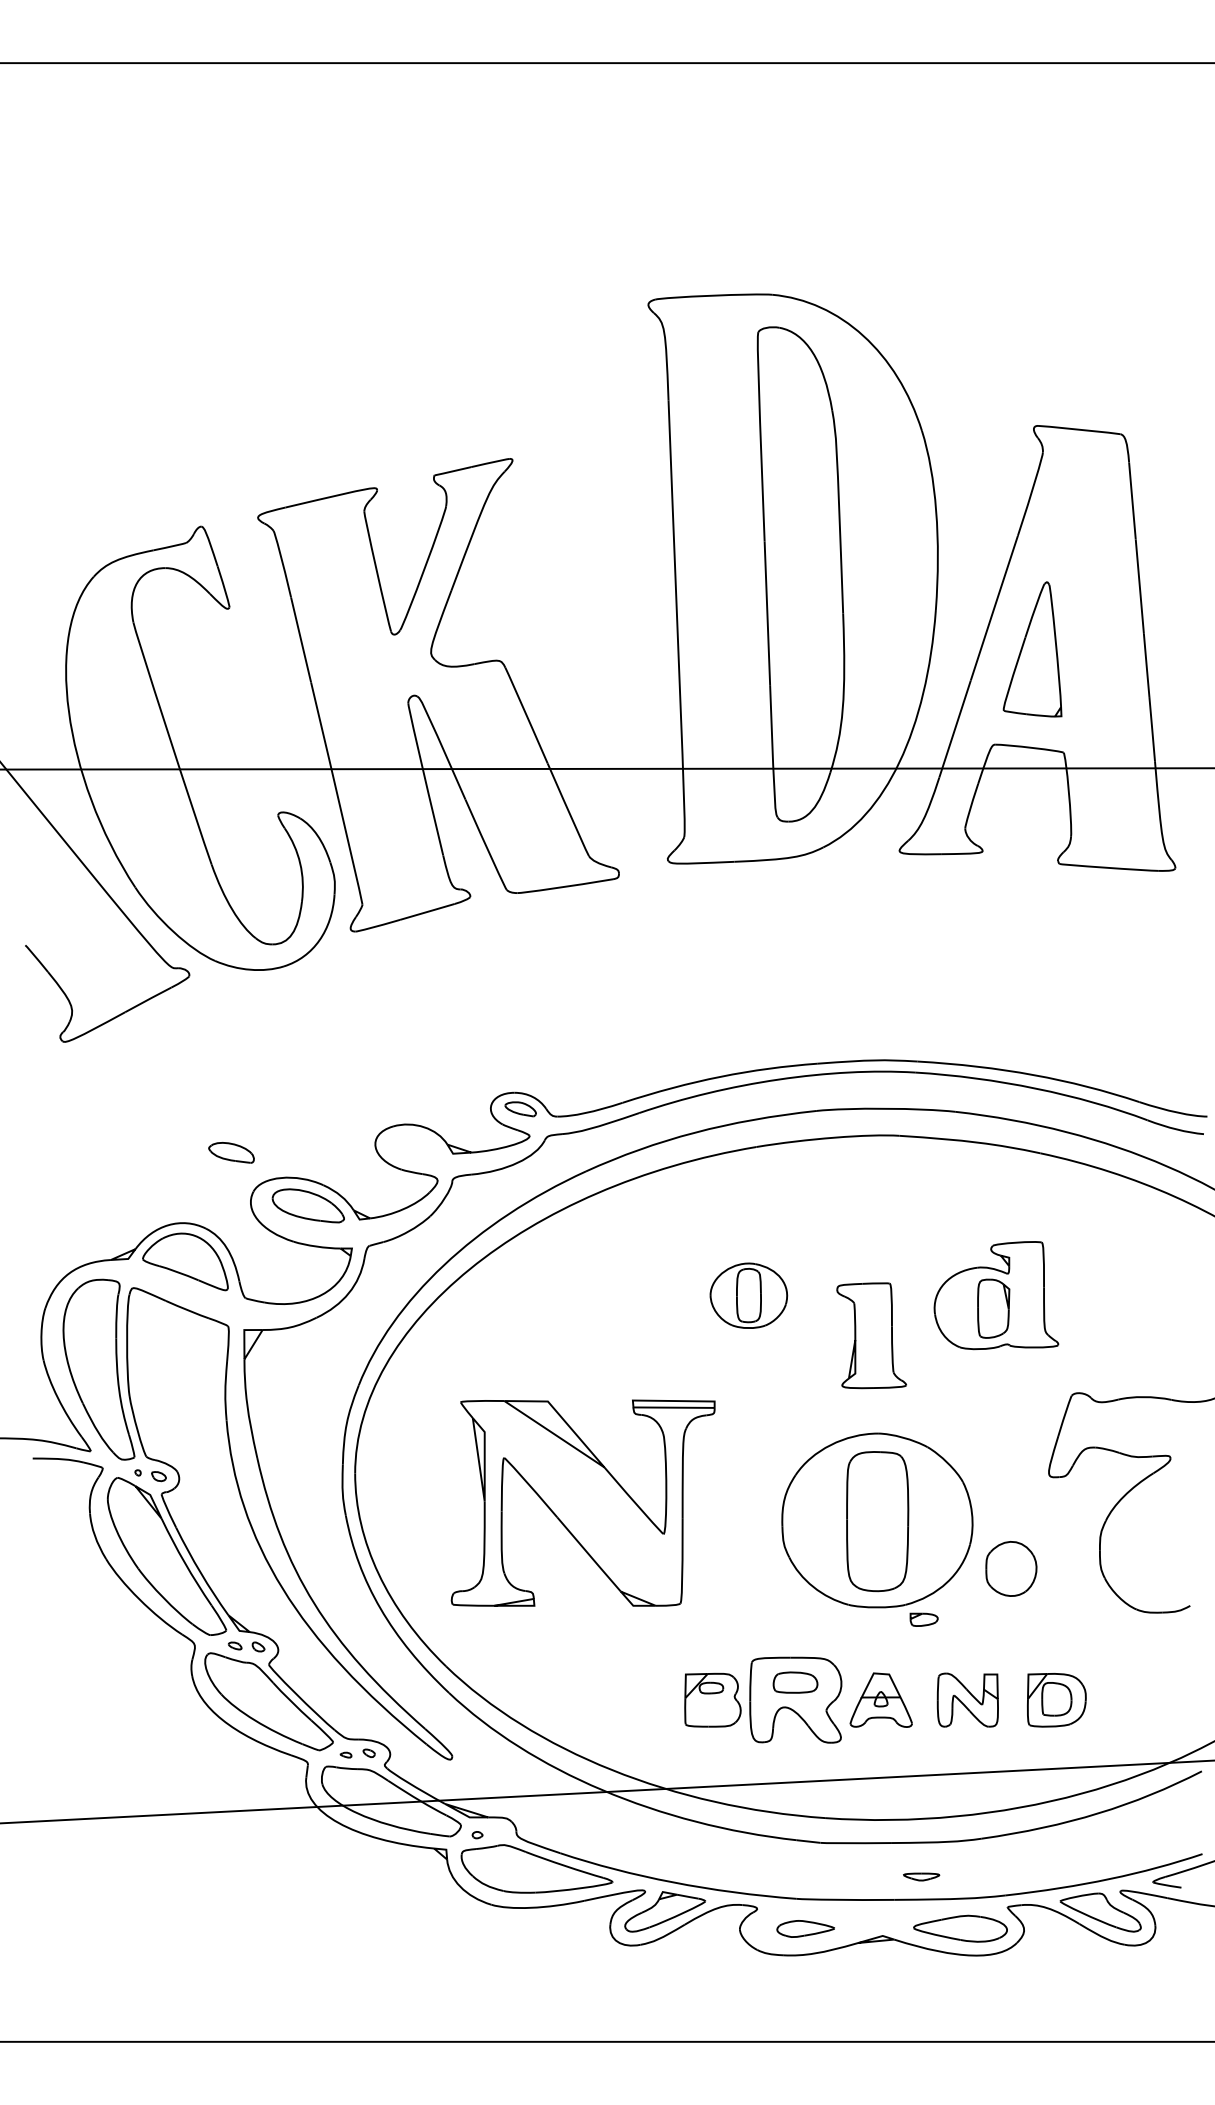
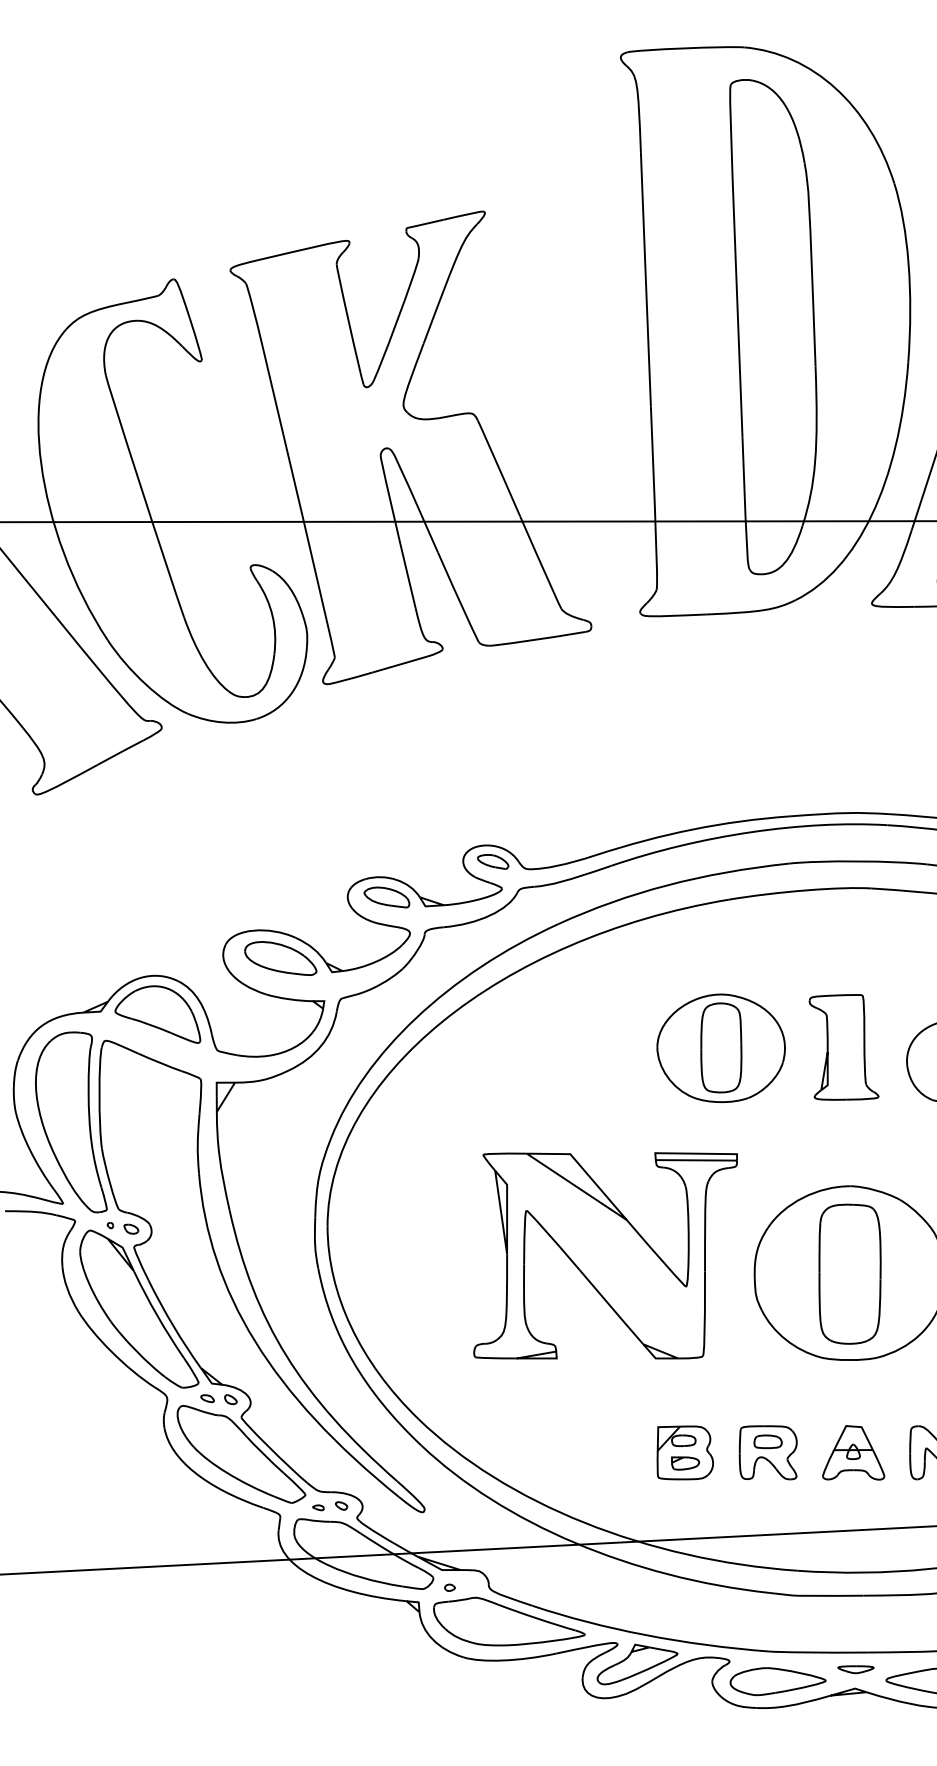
part: (231, 1152) -> (386, 897), moved
part: (748, 1295) -> (720, 1048), size x1.67
part: (871, 1335) -> (843, 1047), moved
part: (582, 1502) -> (604, 1255), moved
part: (923, 1619) -> (684, 1463), moved
part: (795, 1699) -> (767, 1452), size x0.62
part: (921, 1876) -> (855, 1669), moved
part: (805, 1928) -> (777, 1681), size x1.67

